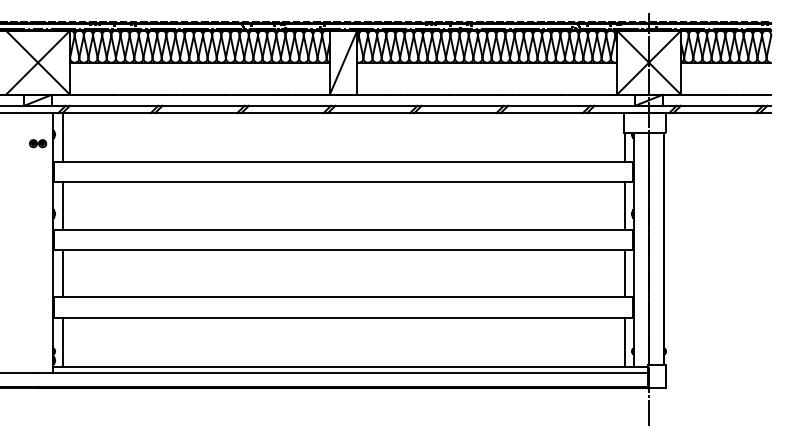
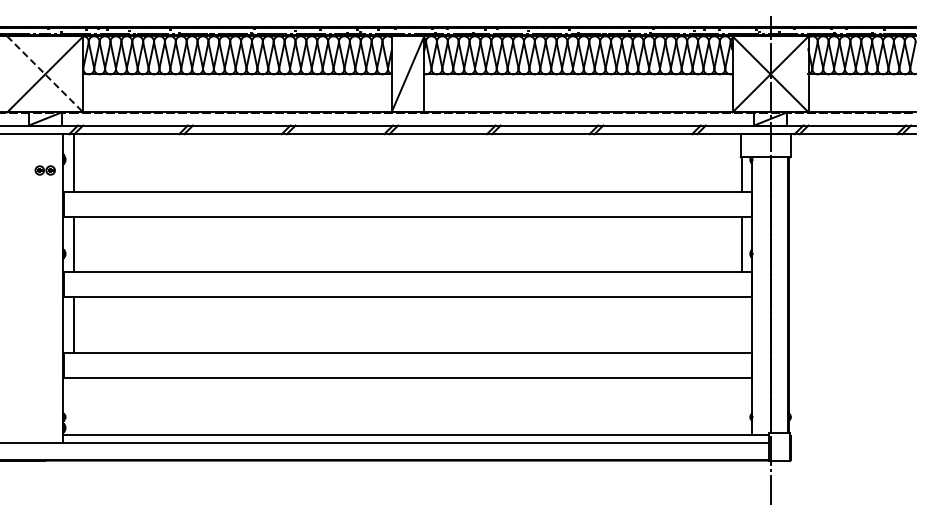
line: (38, 62) -> (45, 74), solid -> dashed
line: (624, 273) -> (741, 324), removed
line: (62, 342) -> (74, 406), removed
line: (624, 342) -> (741, 406), removed

